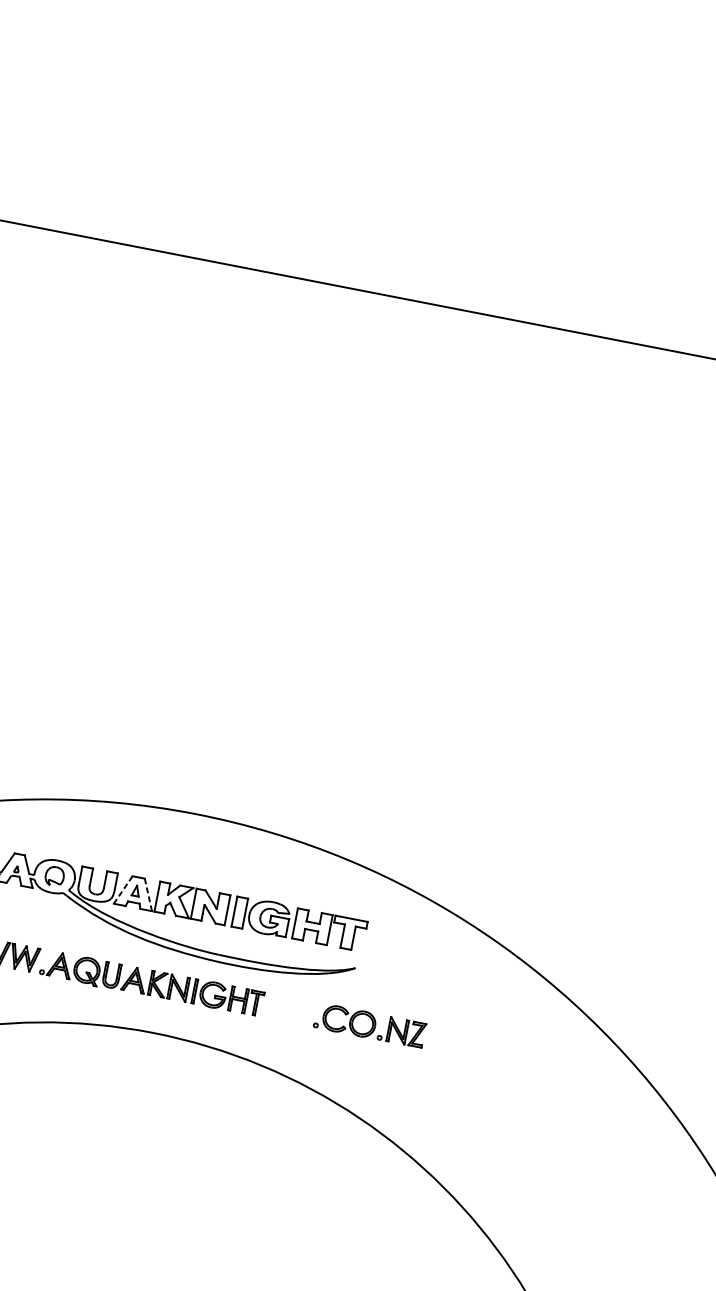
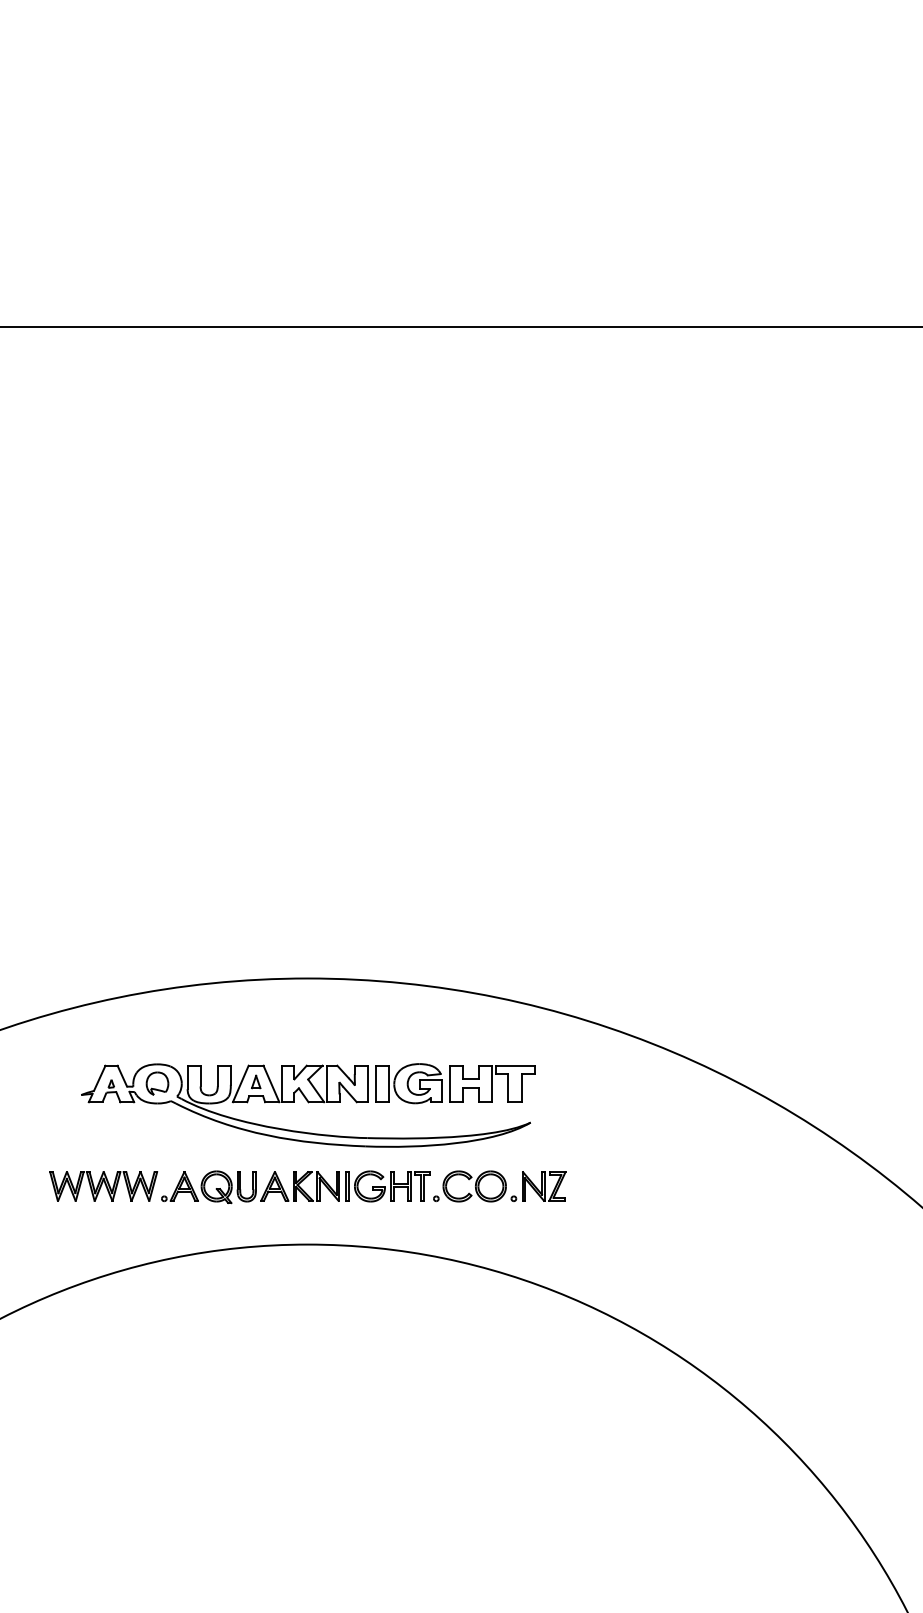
line: (123, 889) -> (240, 1083), dashed -> solid
line: (148, 894) -> (271, 1083), dashed -> solid
part: (369, 1025) -> (499, 1186), moved

